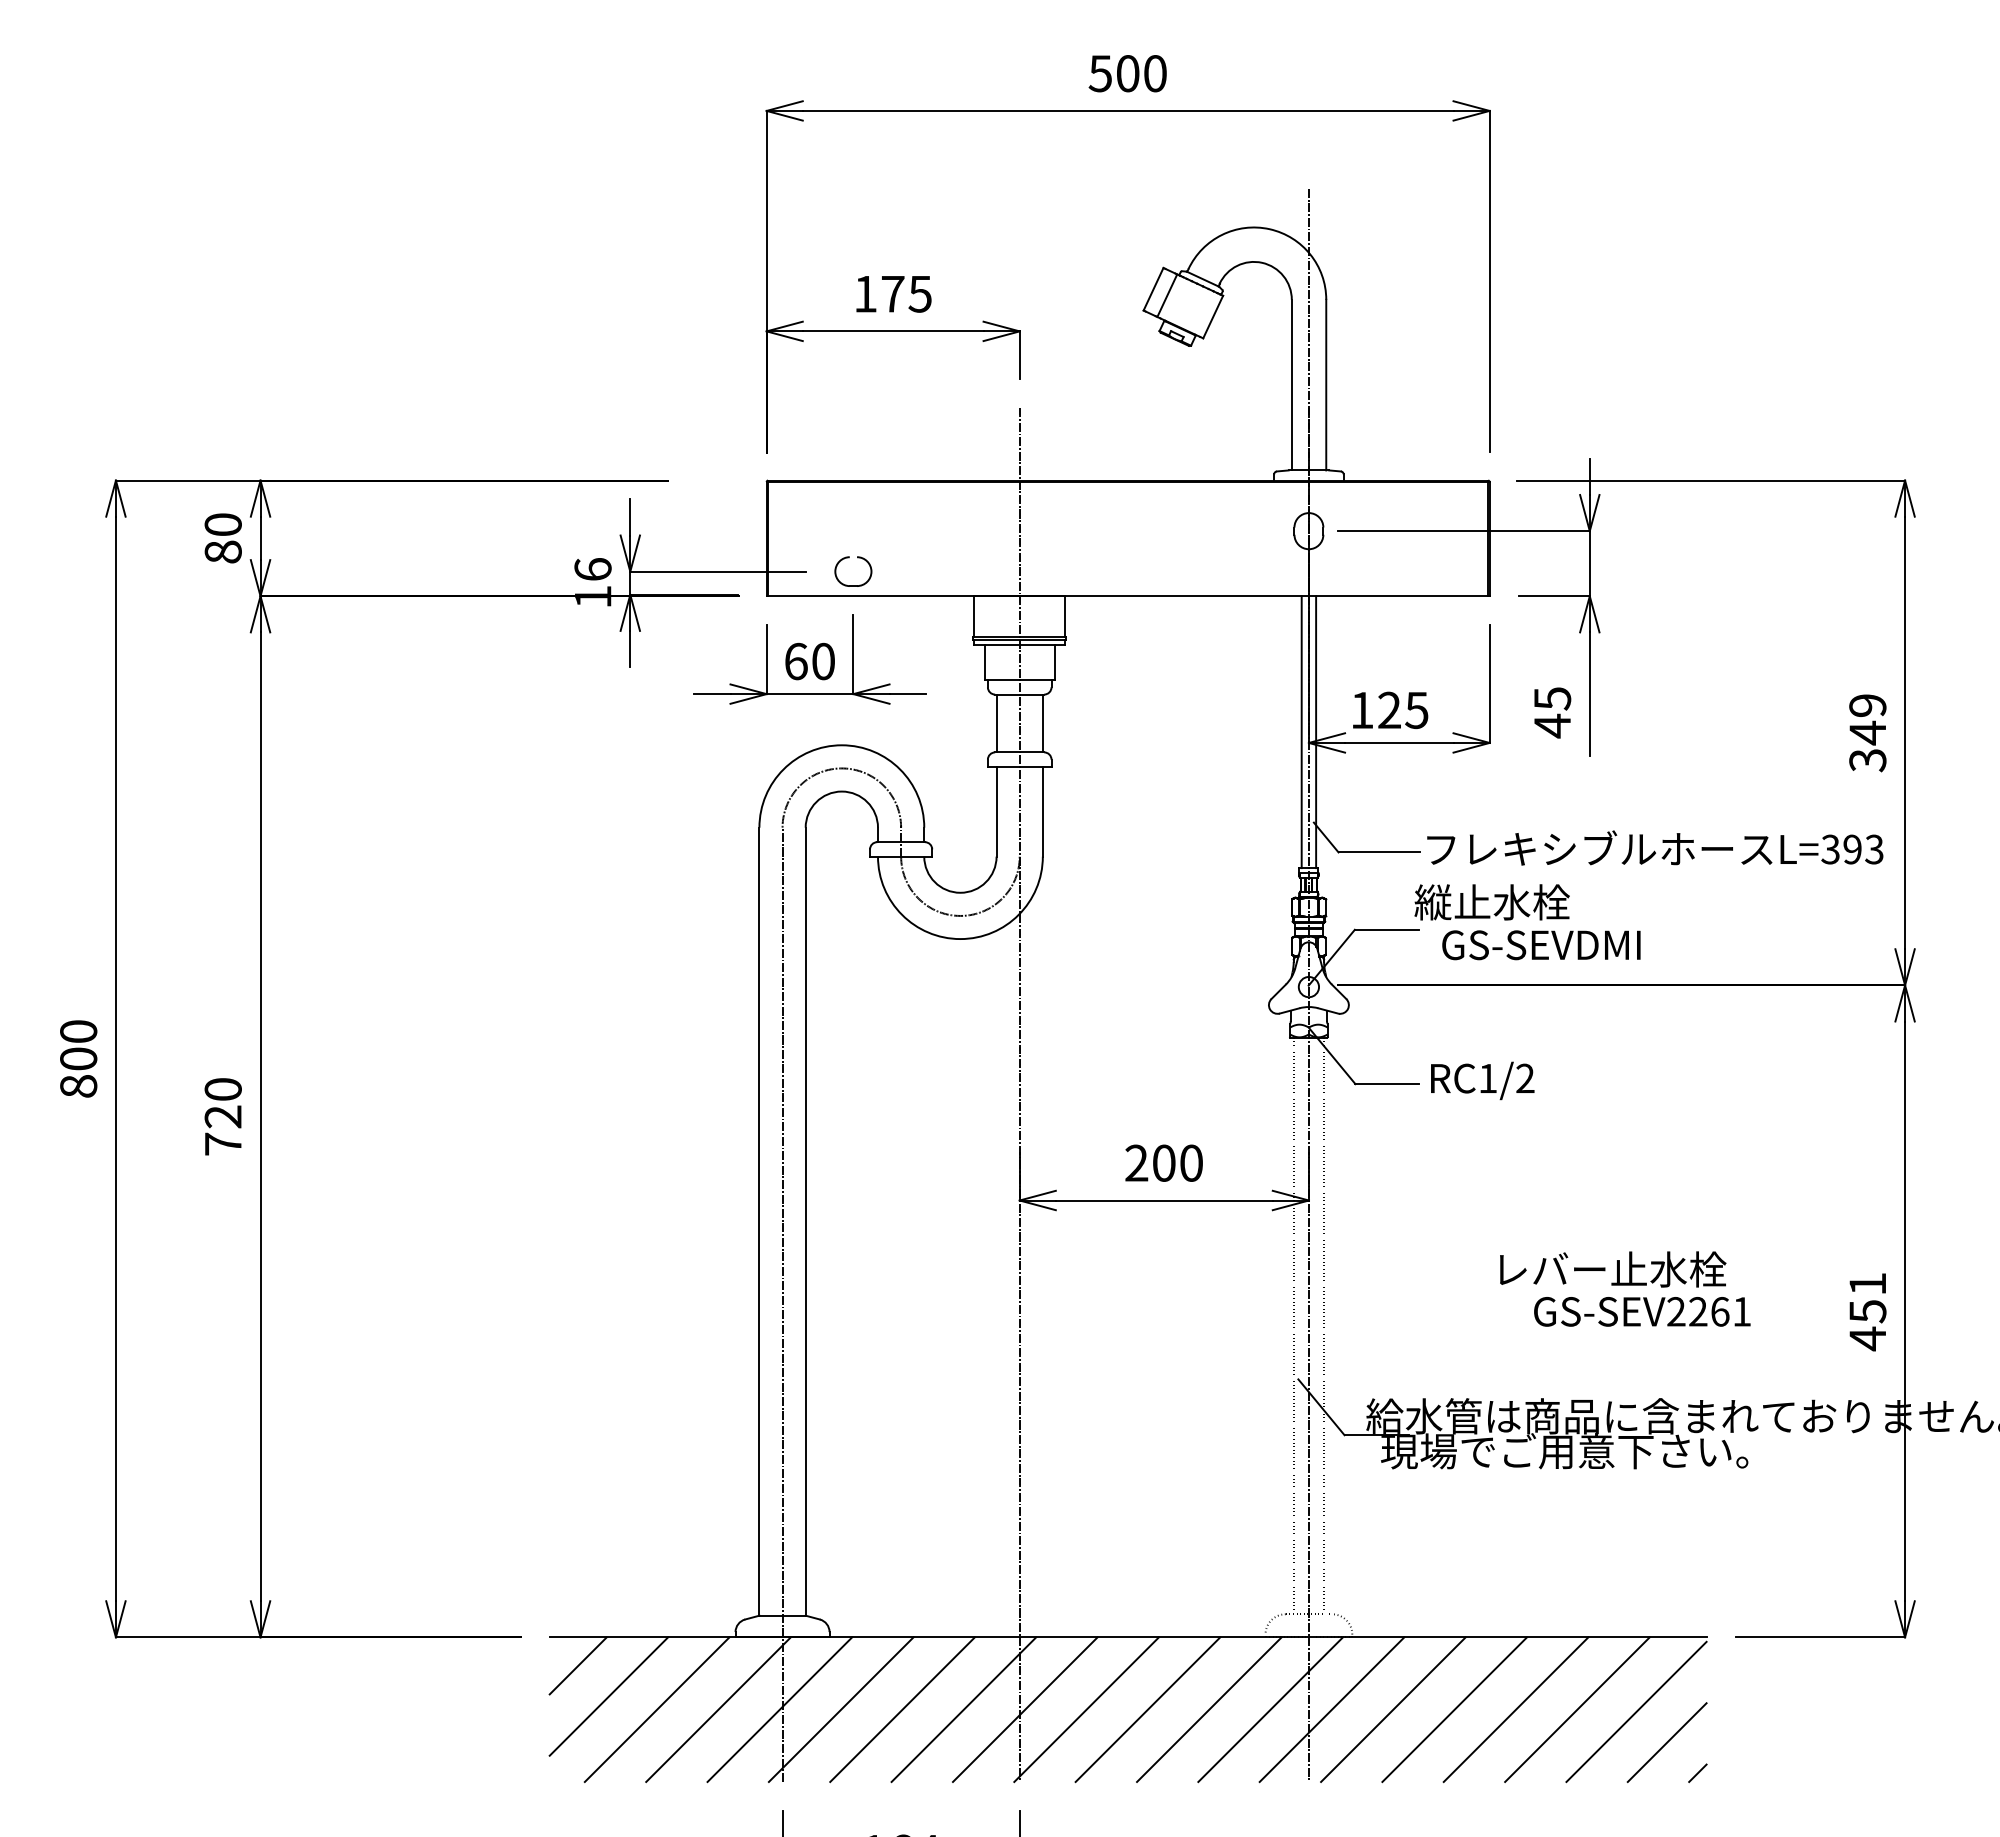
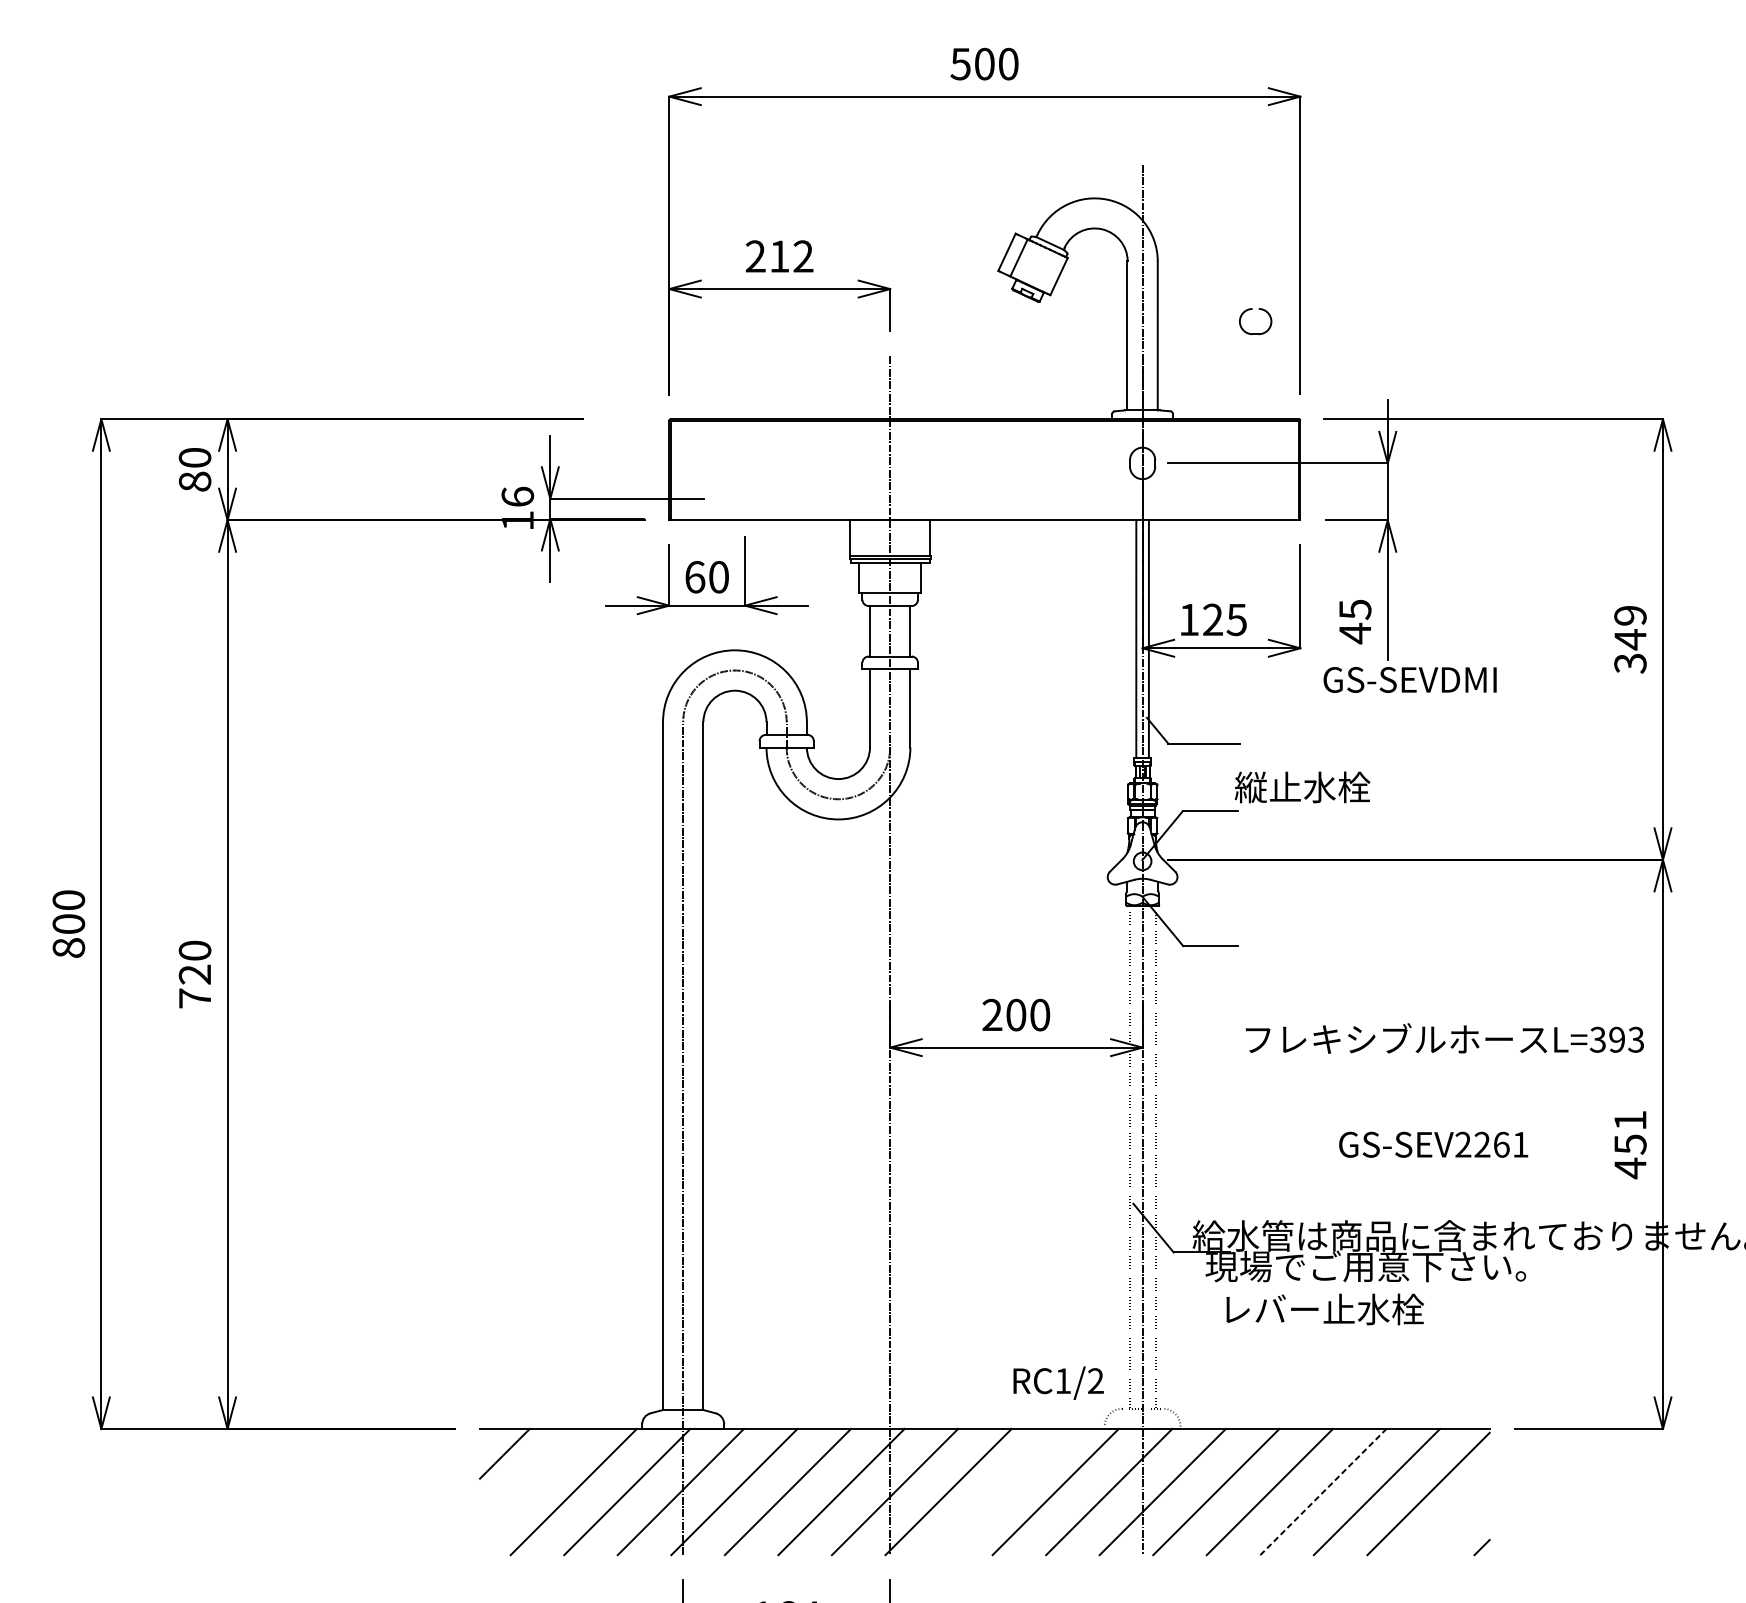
text: (892, 293) -> (779, 256), 175 -> 212
part: (849, 558) -> (1252, 310), moved
text: (1655, 847) -> (1445, 1038), moved
text: (1541, 945) -> (1410, 680), moved
text: (1482, 1080) -> (1058, 1382), moved
text: (1613, 1269) -> (1325, 1309), moved
line: (608, 1696) -> (531, 1480), removed
line: (1147, 1709) -> (1001, 1491), removed
line: (1516, 1709) -> (1323, 1491), solid -> dashed
line: (1666, 1742) -> (1454, 1520), removed

